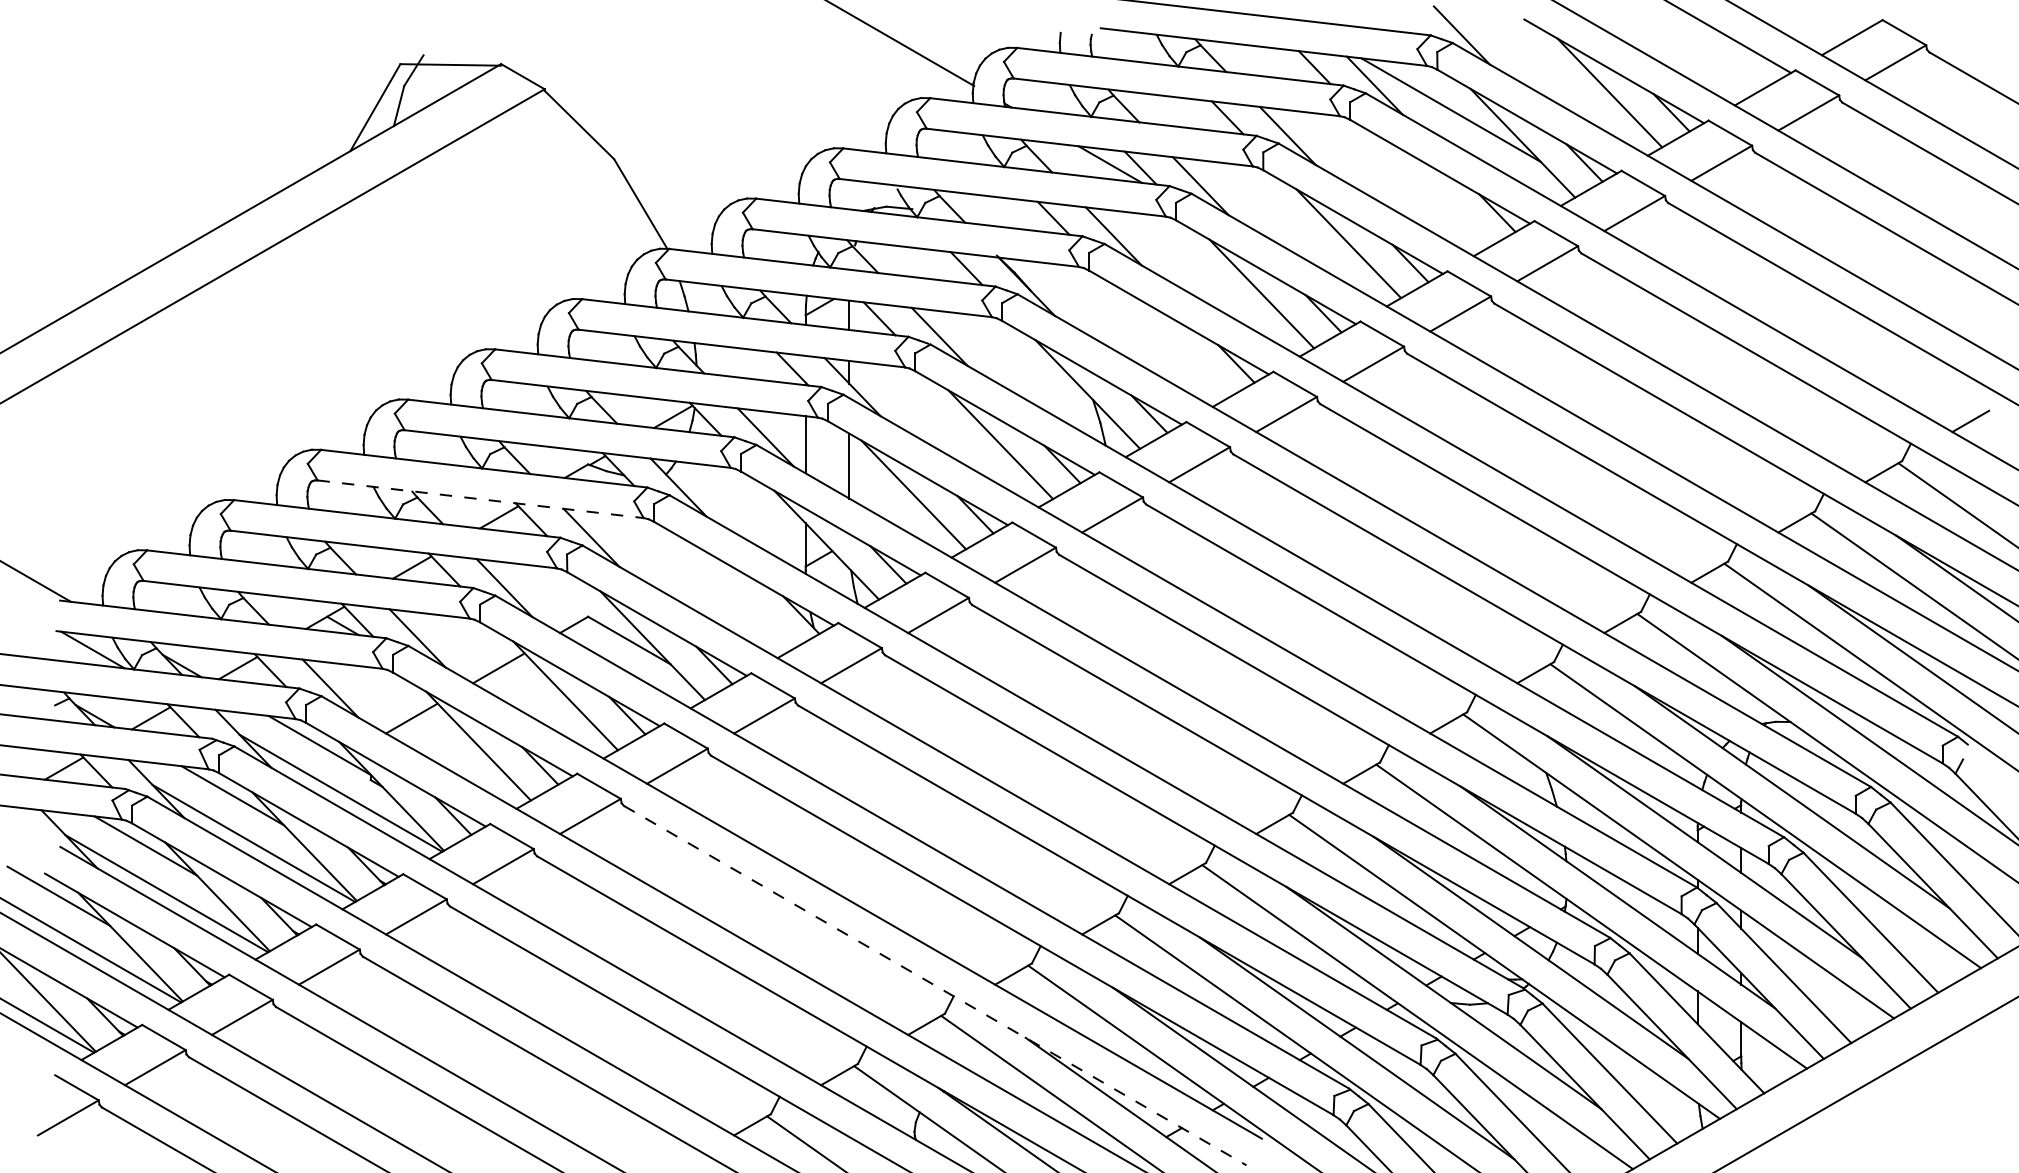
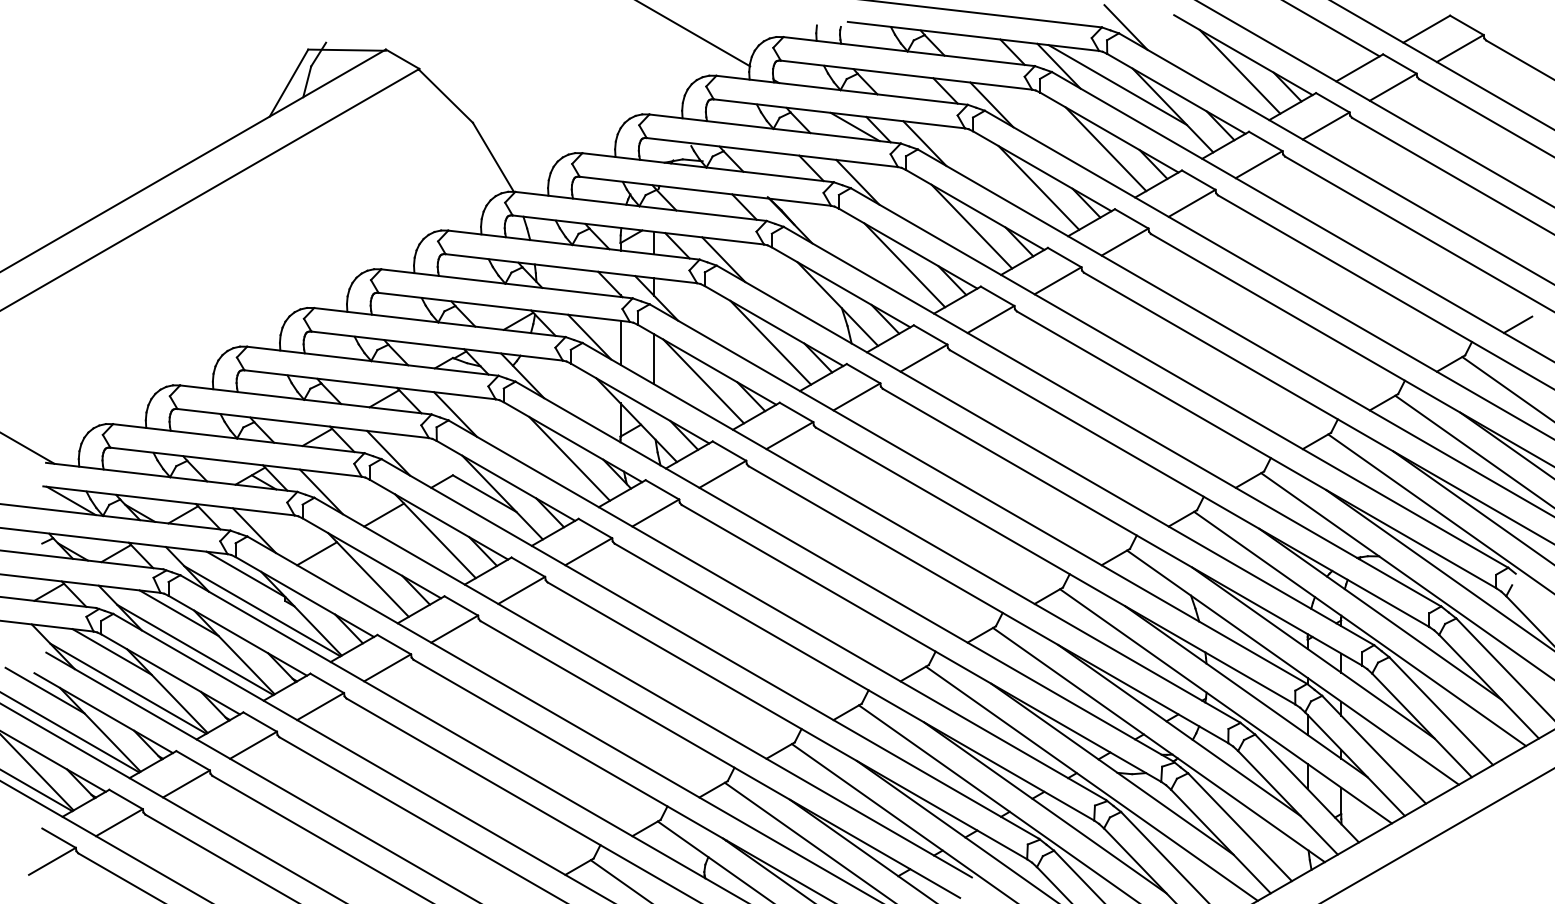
line: (1435, 193) -> (1105, 149), added
line: (1174, 343) -> (904, 264), added
line: (481, 499) -> (370, 384), dashed -> solid
line: (739, 595) -> (569, 458), added
line: (935, 985) -> (720, 759), dashed -> solid

